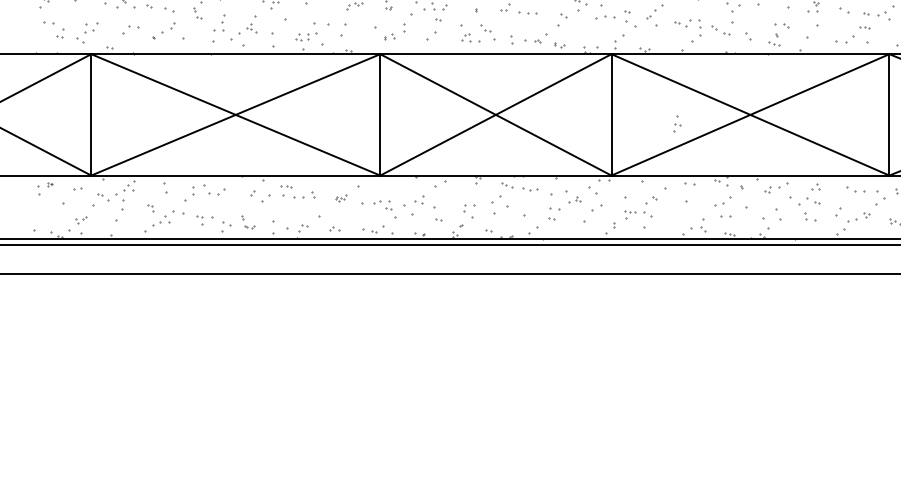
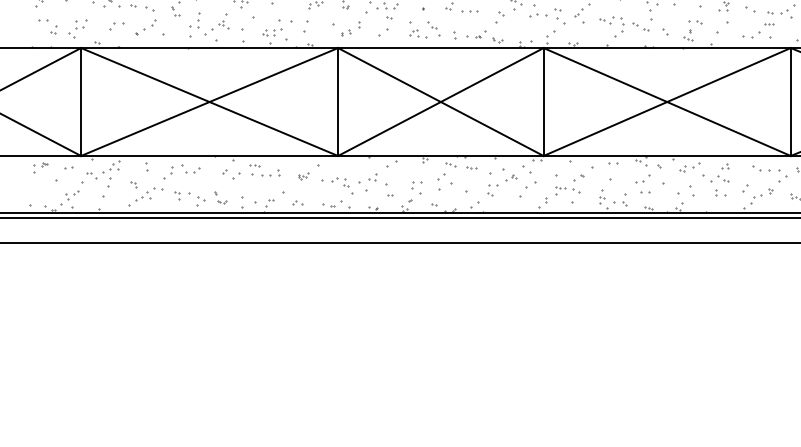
part: (677, 123) -> (602, 196), moved
part: (530, 189) -> (471, 168), size x0.62
part: (81, 219) -> (72, 195), size x1.43

